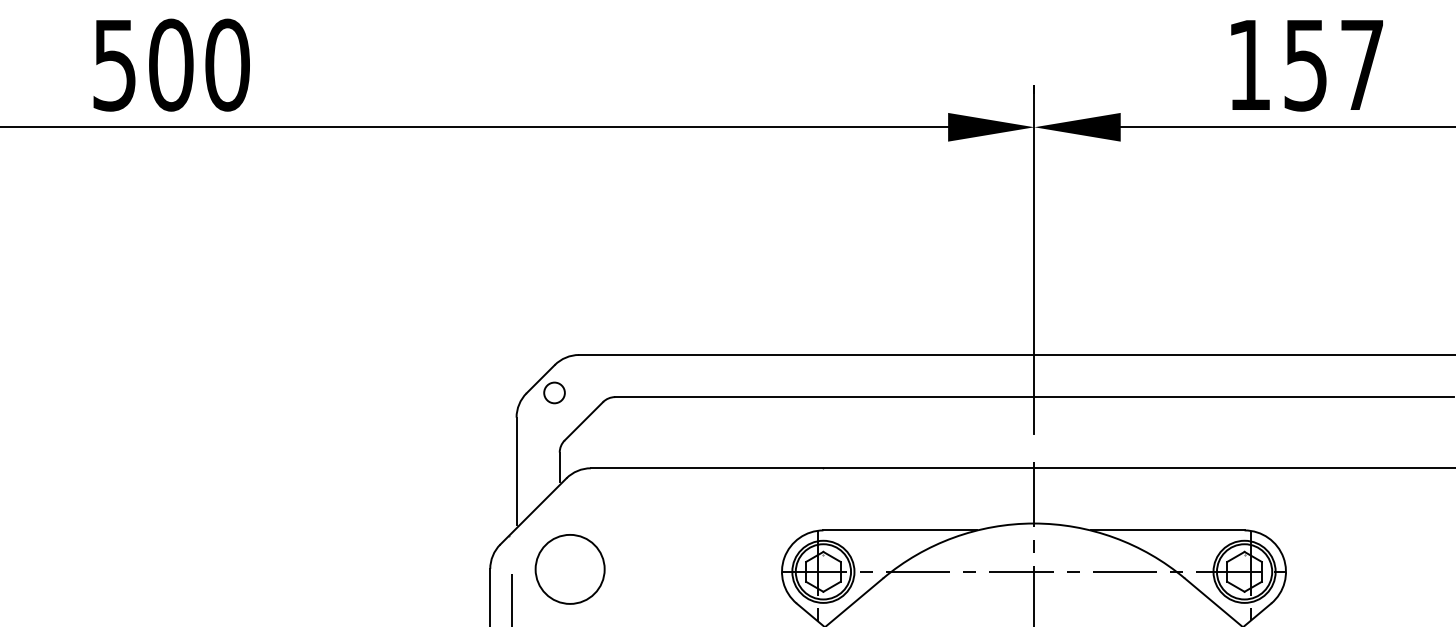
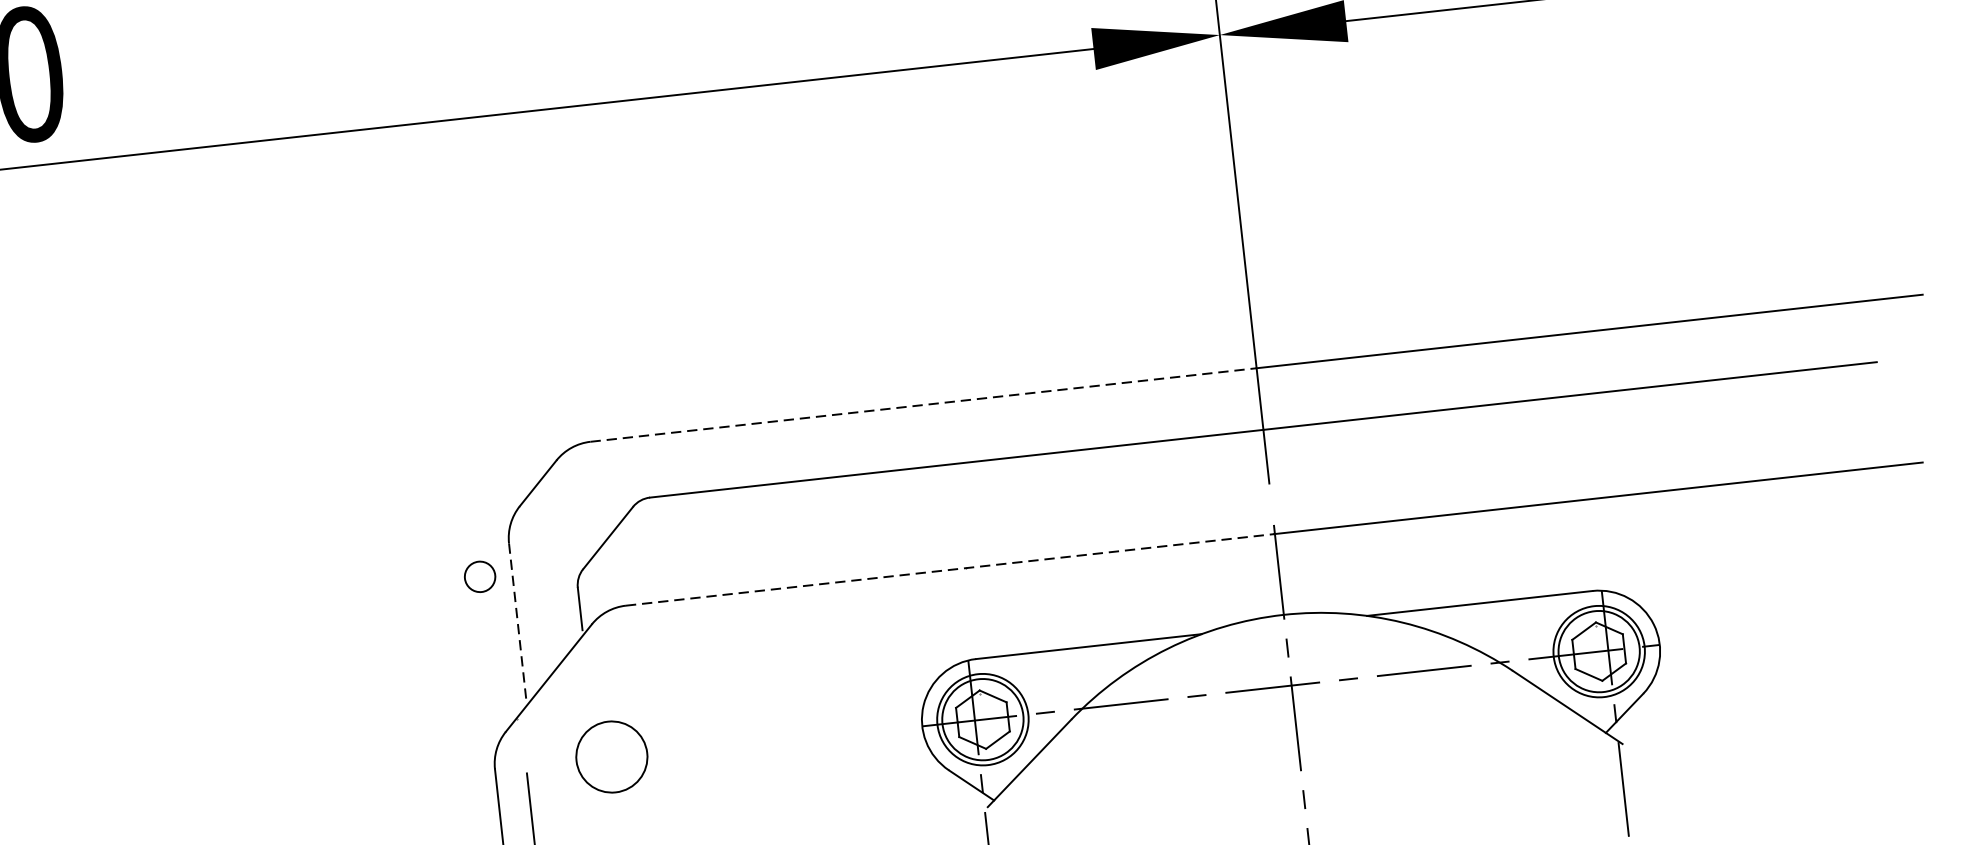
line: (806, 354) -> (923, 404), solid -> dashed
circle: (554, 392) -> (479, 576), moved
line: (812, 468) -> (950, 570), solid -> dashed
line: (516, 471) -> (517, 622), solid -> dashed
circle: (569, 569) -> (611, 757), size x0.7

